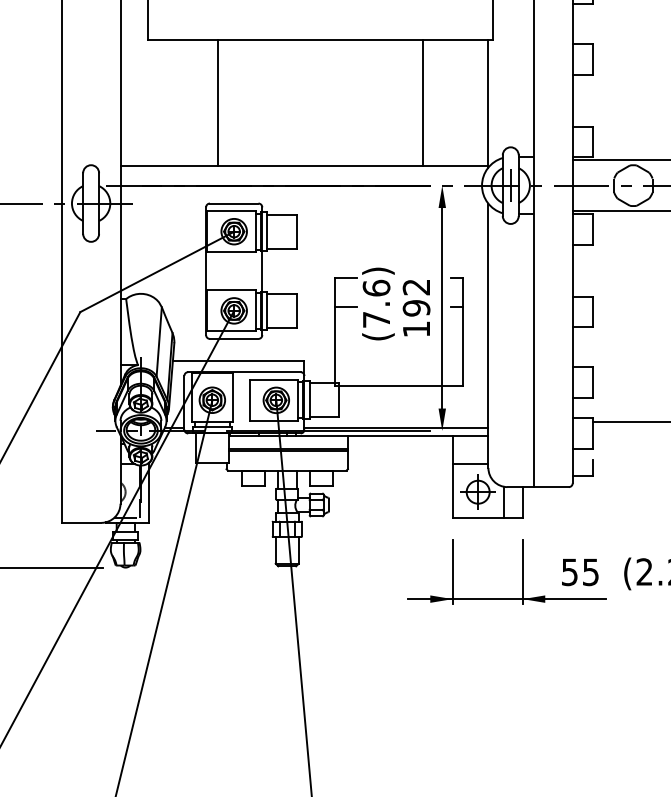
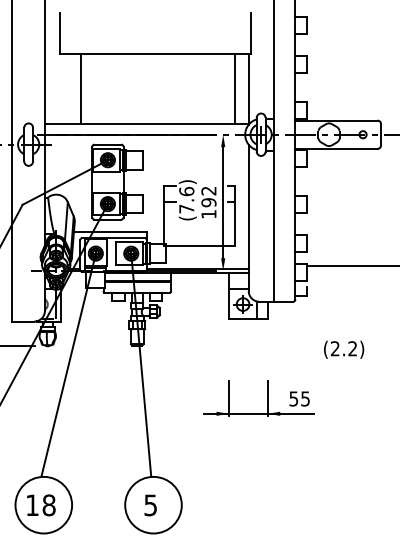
line: (217, 102) -> (80, 88), moved
line: (422, 102) -> (234, 88), moved
part: (522, 571) -> (267, 398), moved

